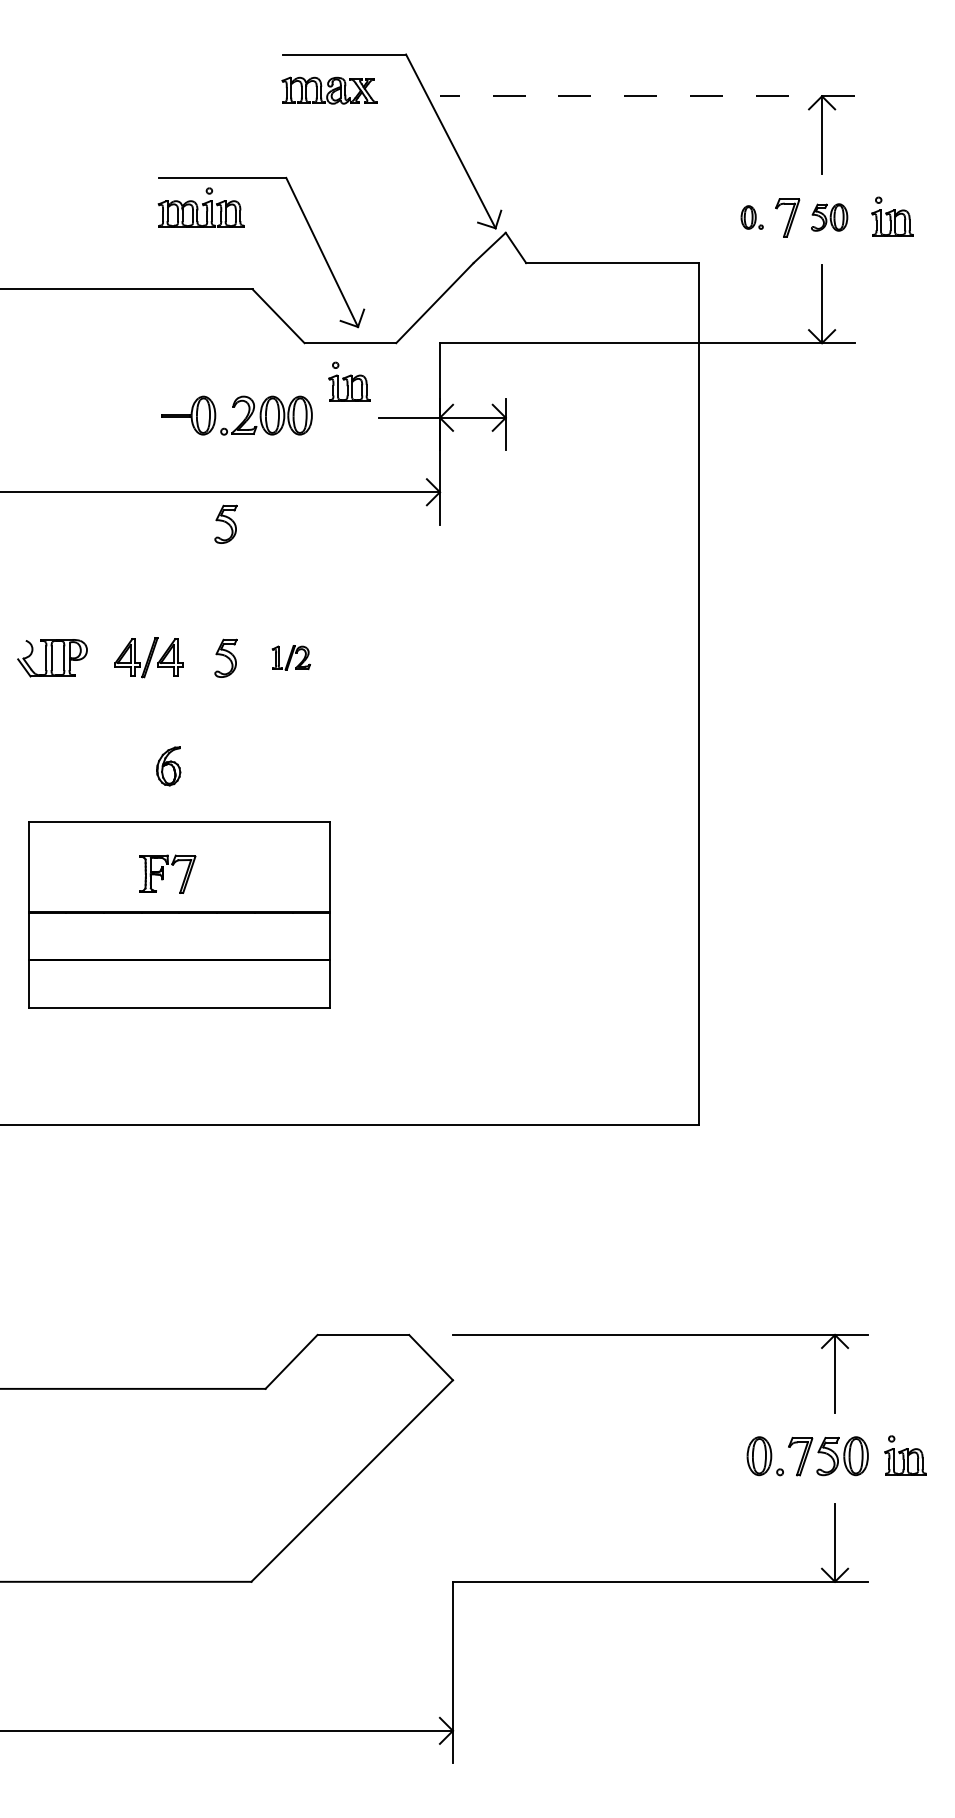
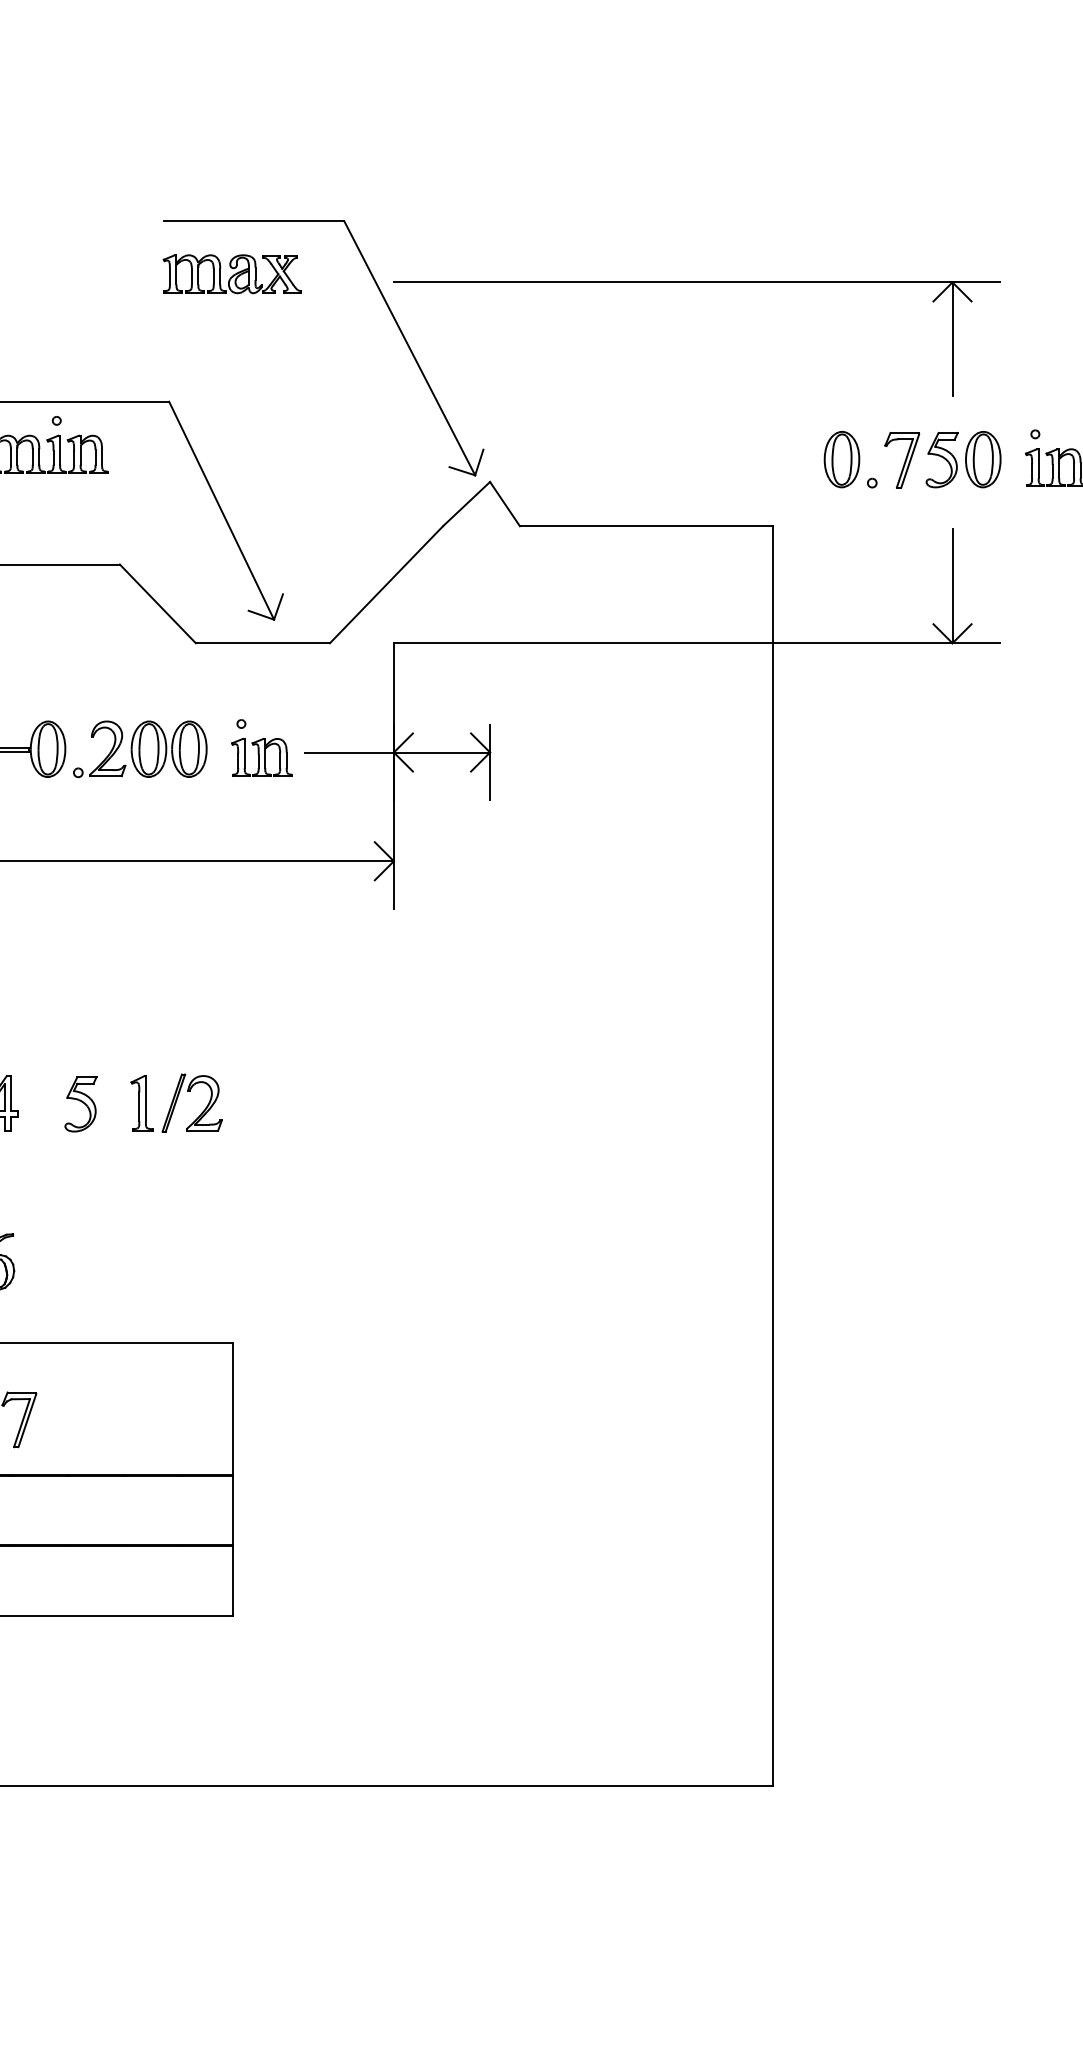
line: (646, 96) -> (695, 282), dashed -> solid
part: (751, 217) -> (849, 459), size x1.67
part: (829, 217) -> (963, 459), size x1.43
part: (349, 381) -> (261, 747), moved
part: (225, 523) -> (80, 906), removed
part: (291, 657) -> (176, 1102), size x1.67

